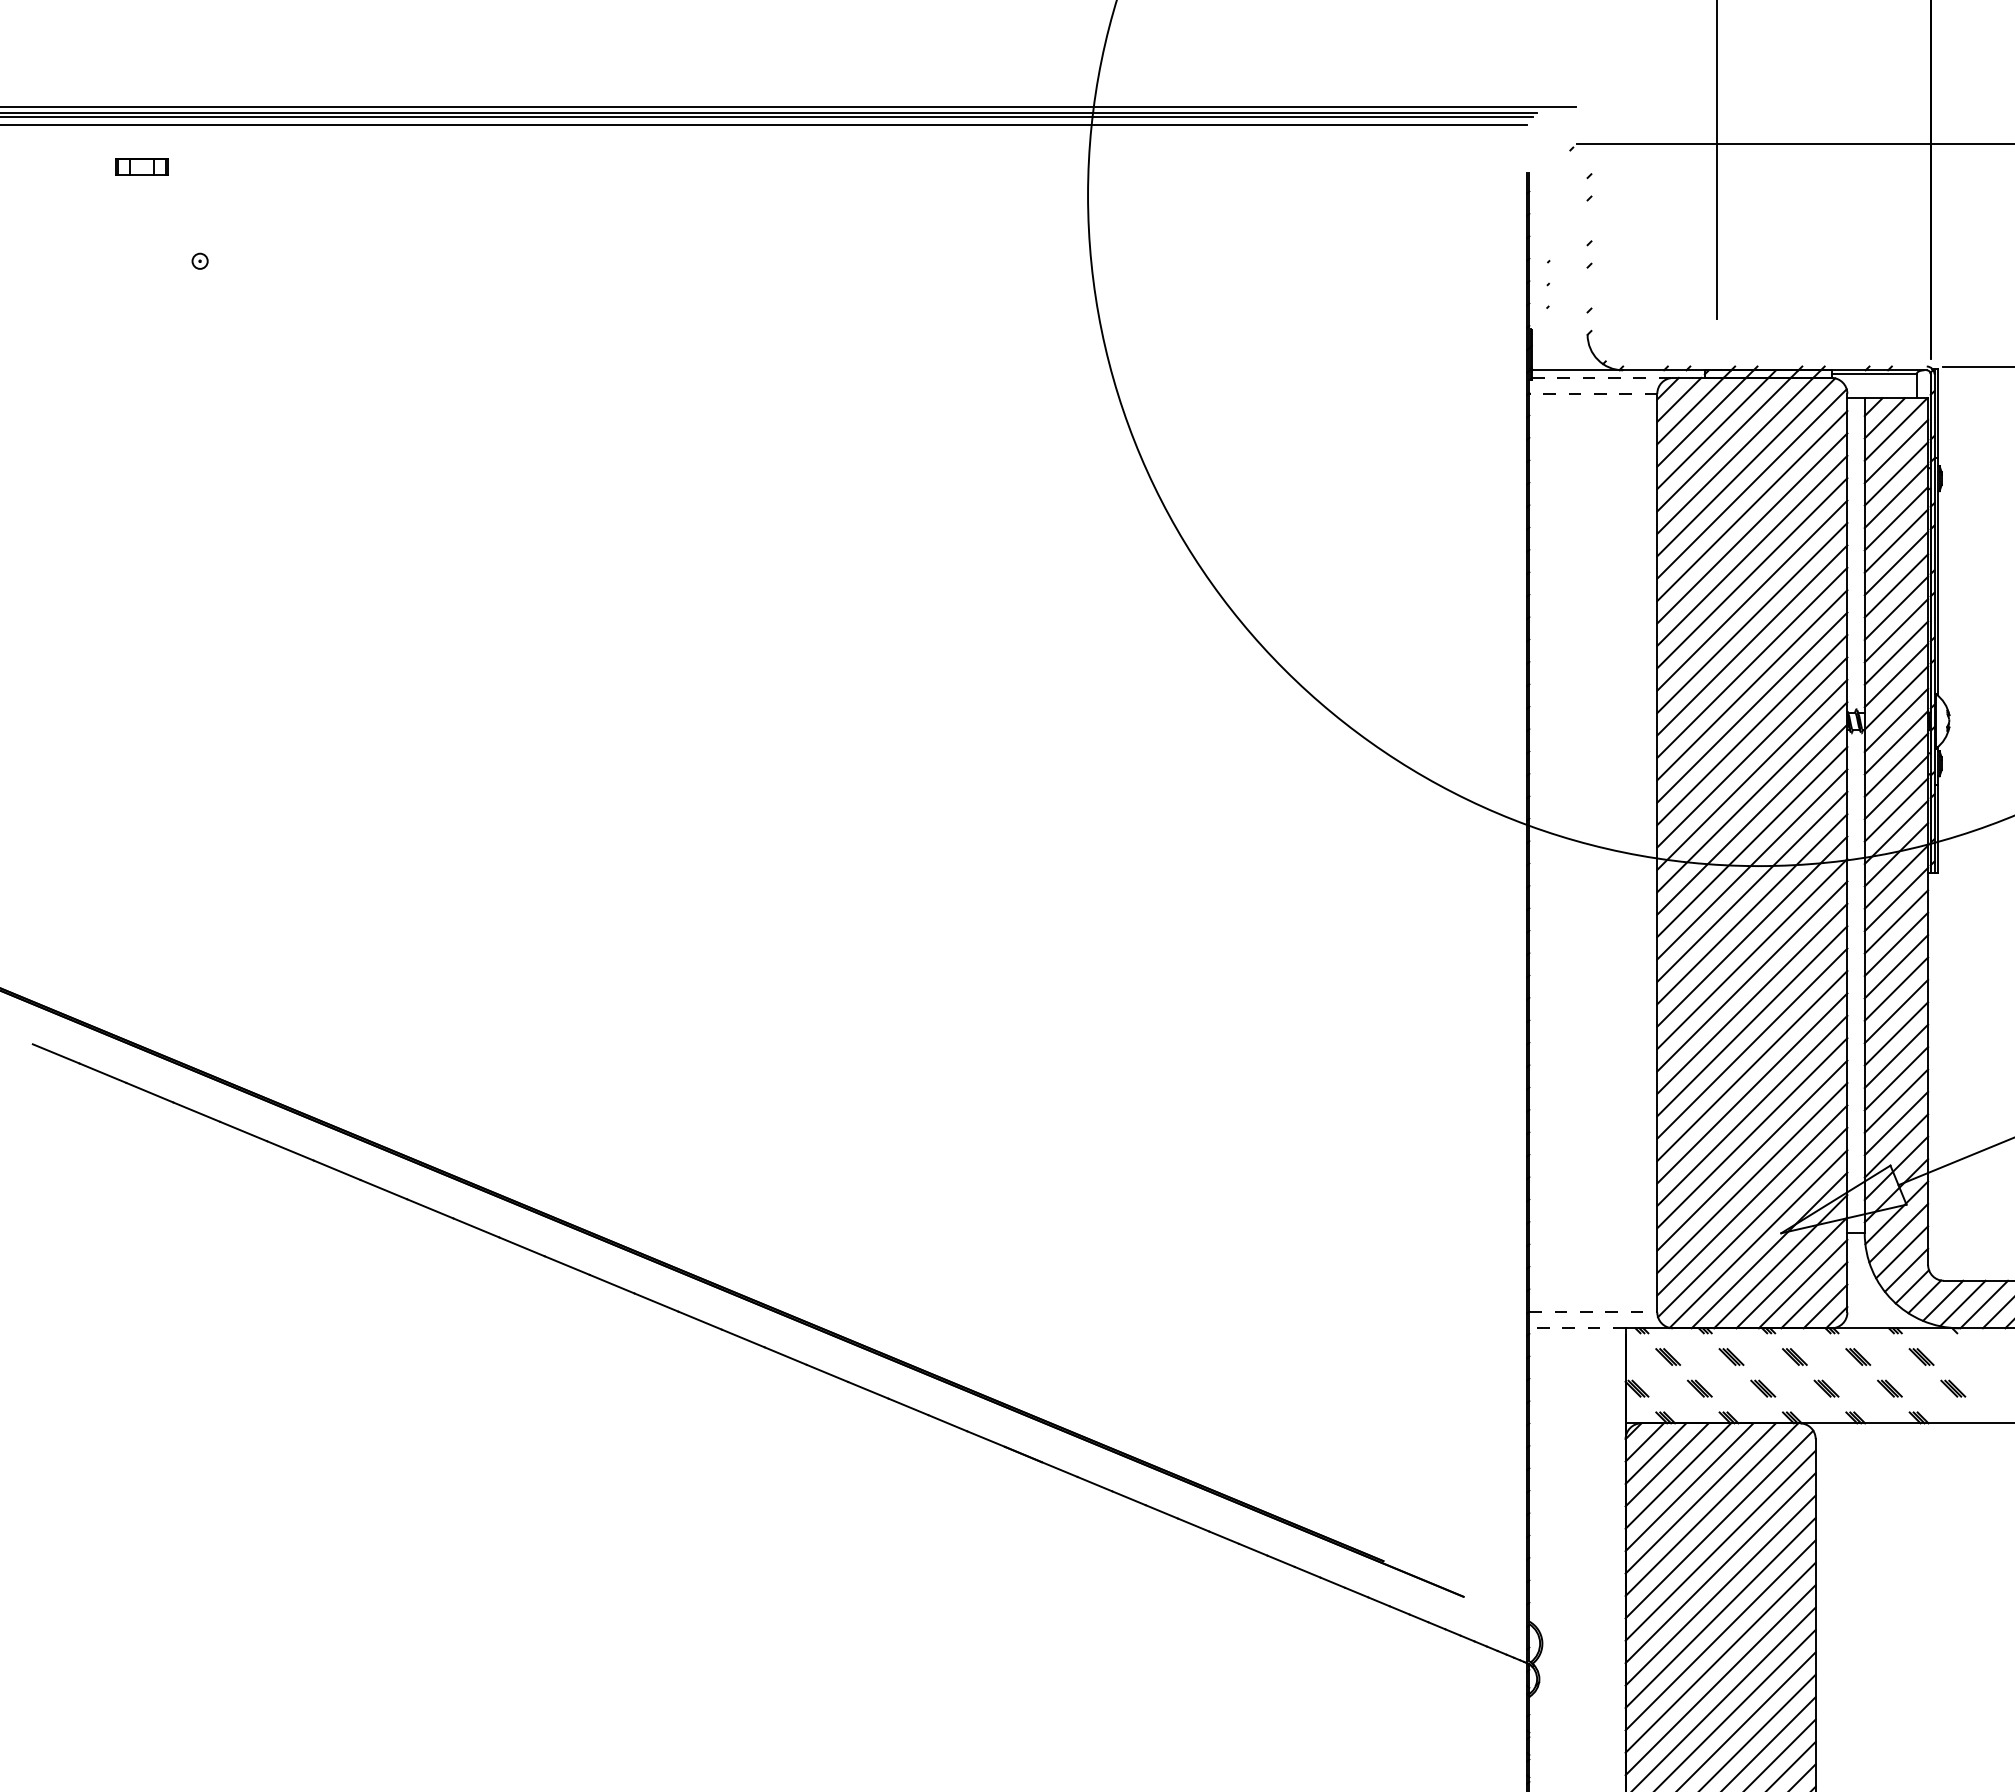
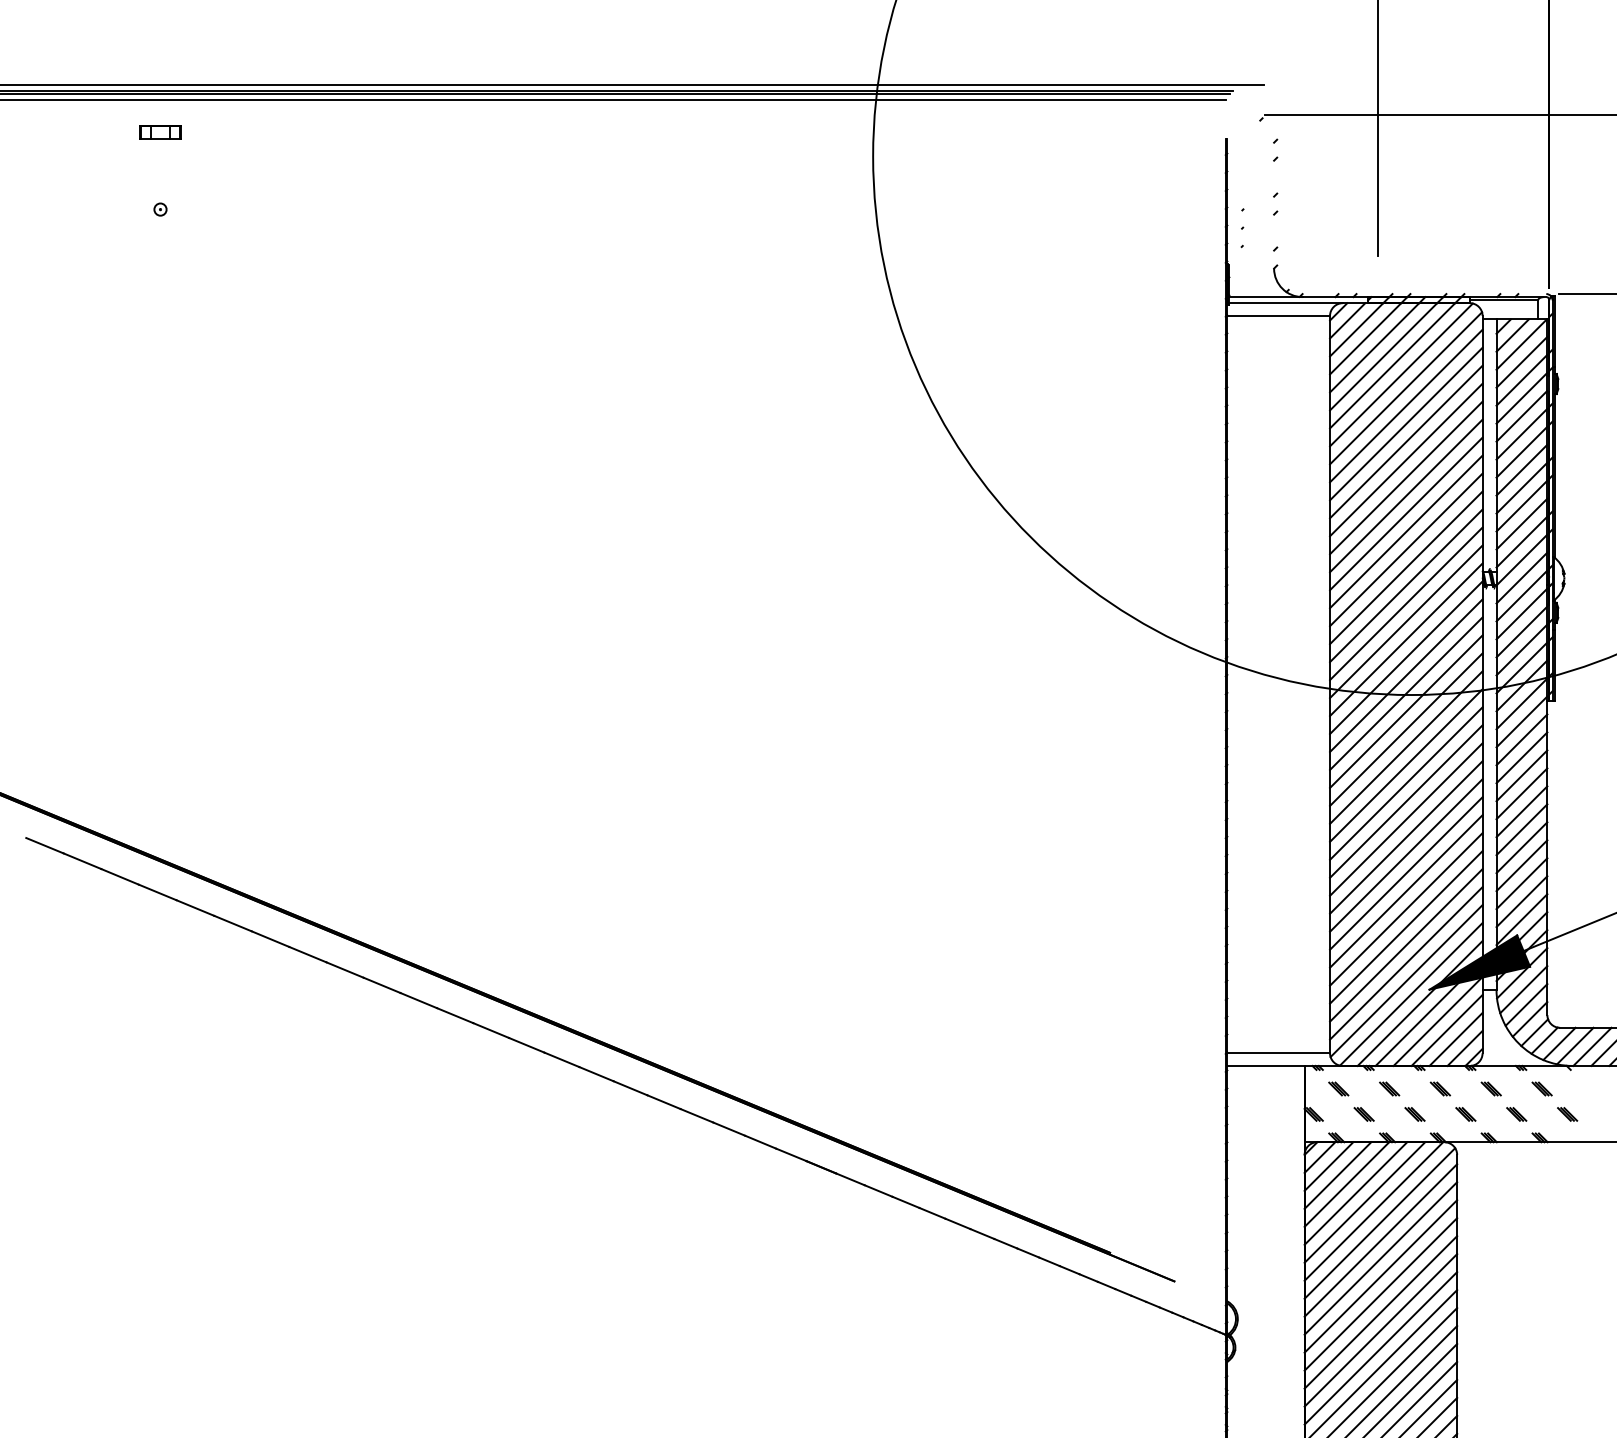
part: (141, 166) -> (159, 131), moved
line: (1602, 377) -> (1286, 302), dashed -> solid
line: (1593, 393) -> (1278, 315), dashed -> solid
fill: (1843, 1199) -> (1479, 962), added
line: (1593, 1312) -> (1278, 1053), dashed -> solid
line: (1576, 1328) -> (1265, 1066), dashed -> solid

